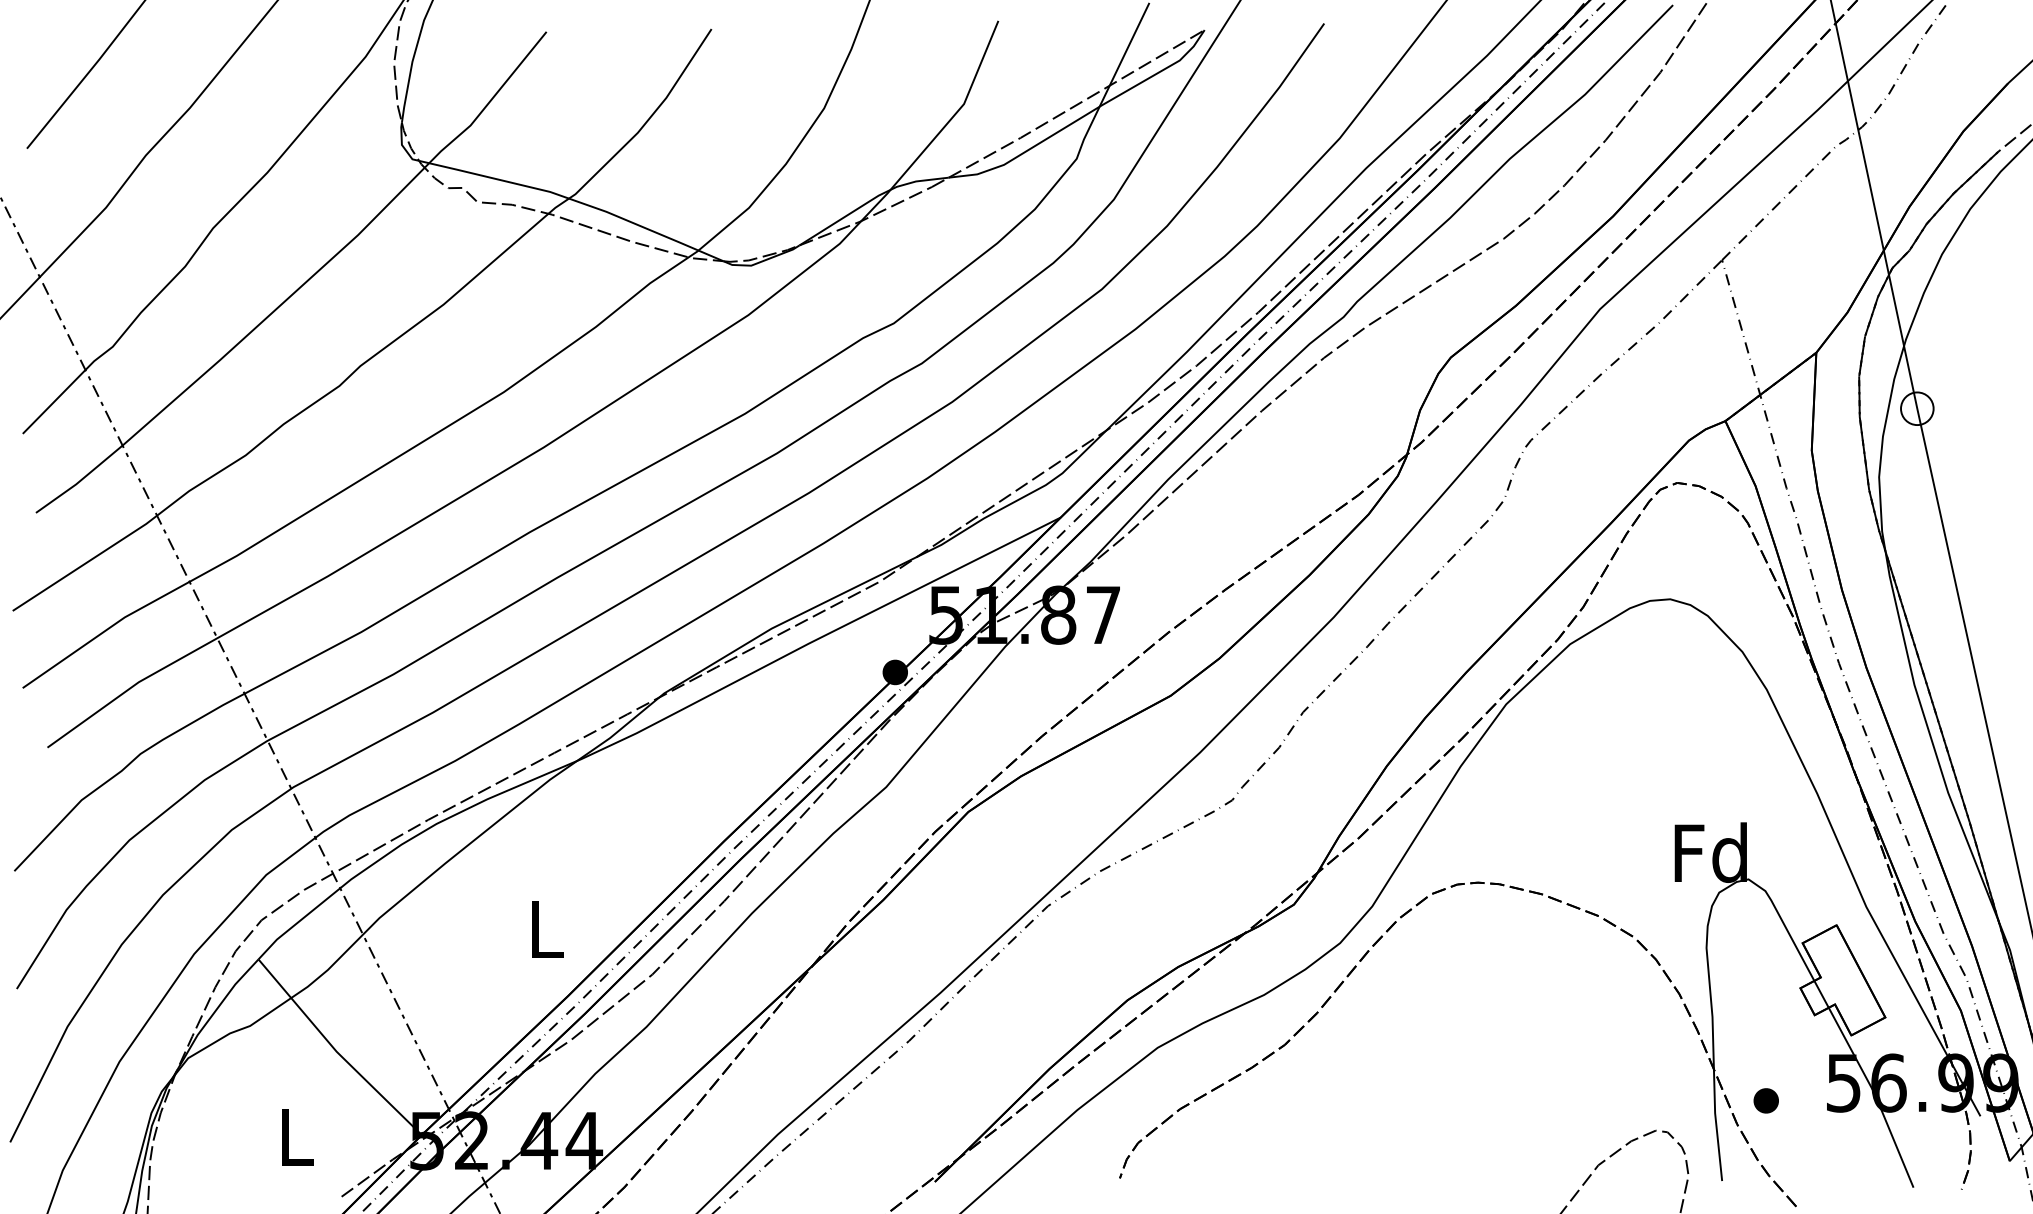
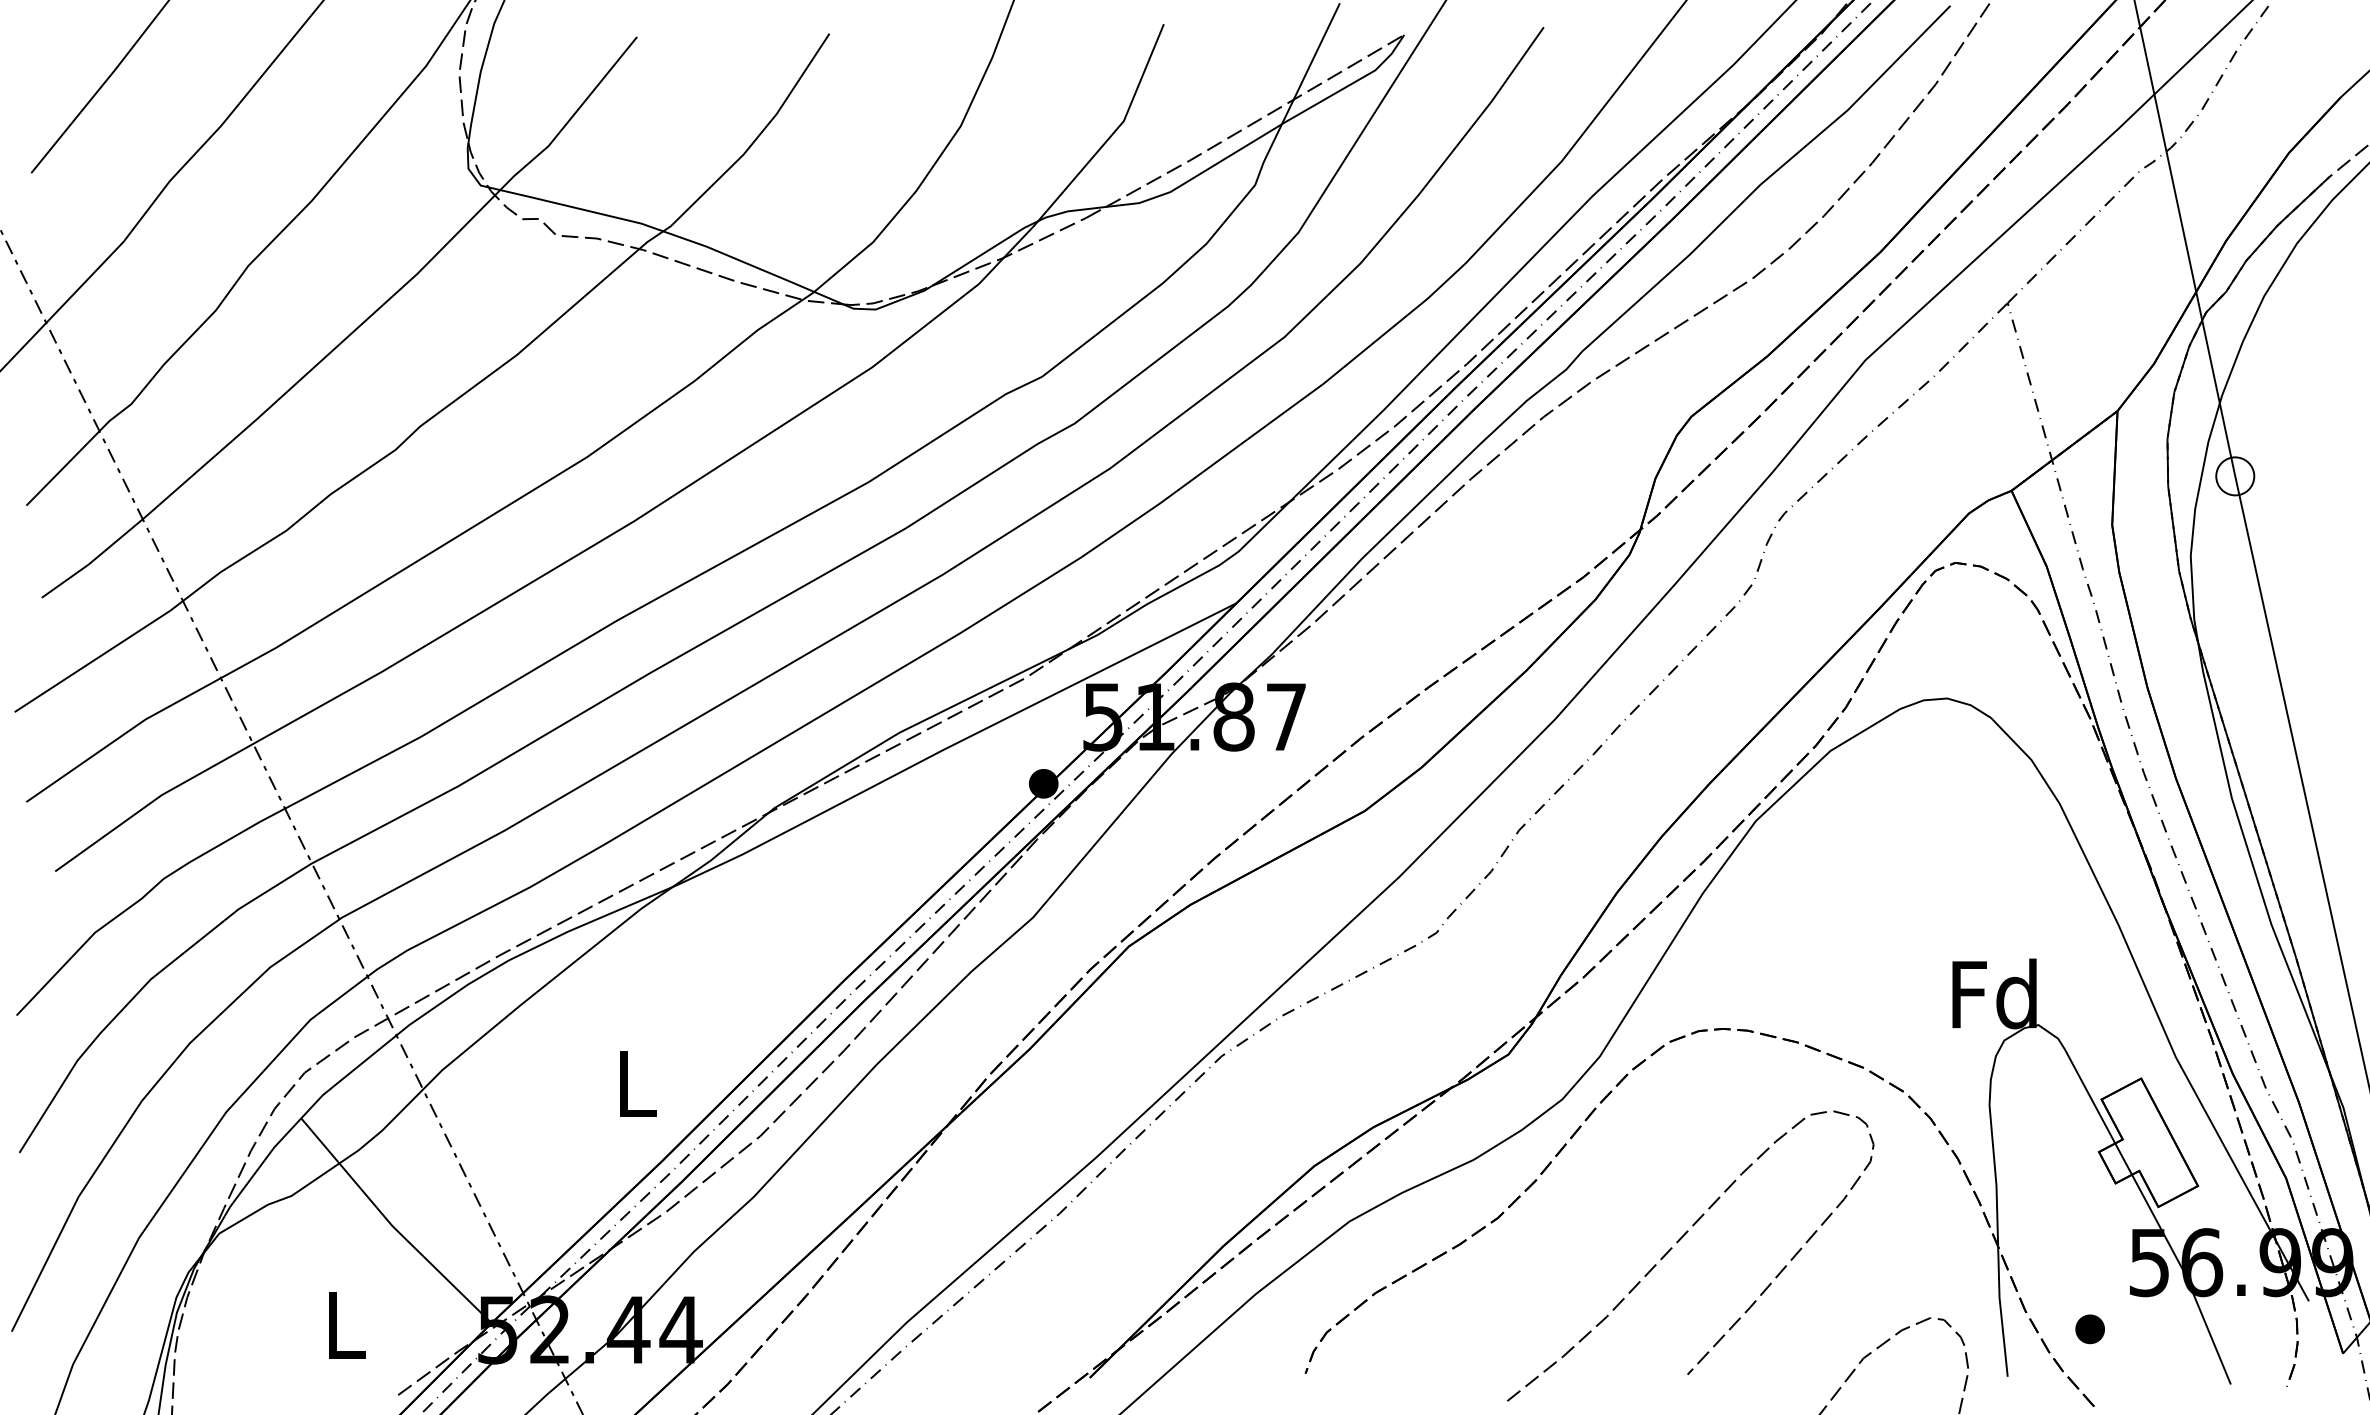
curve: (1439, 1065) -> (1678, 1242), added
part: (1765, 1101) -> (2089, 1329), moved

